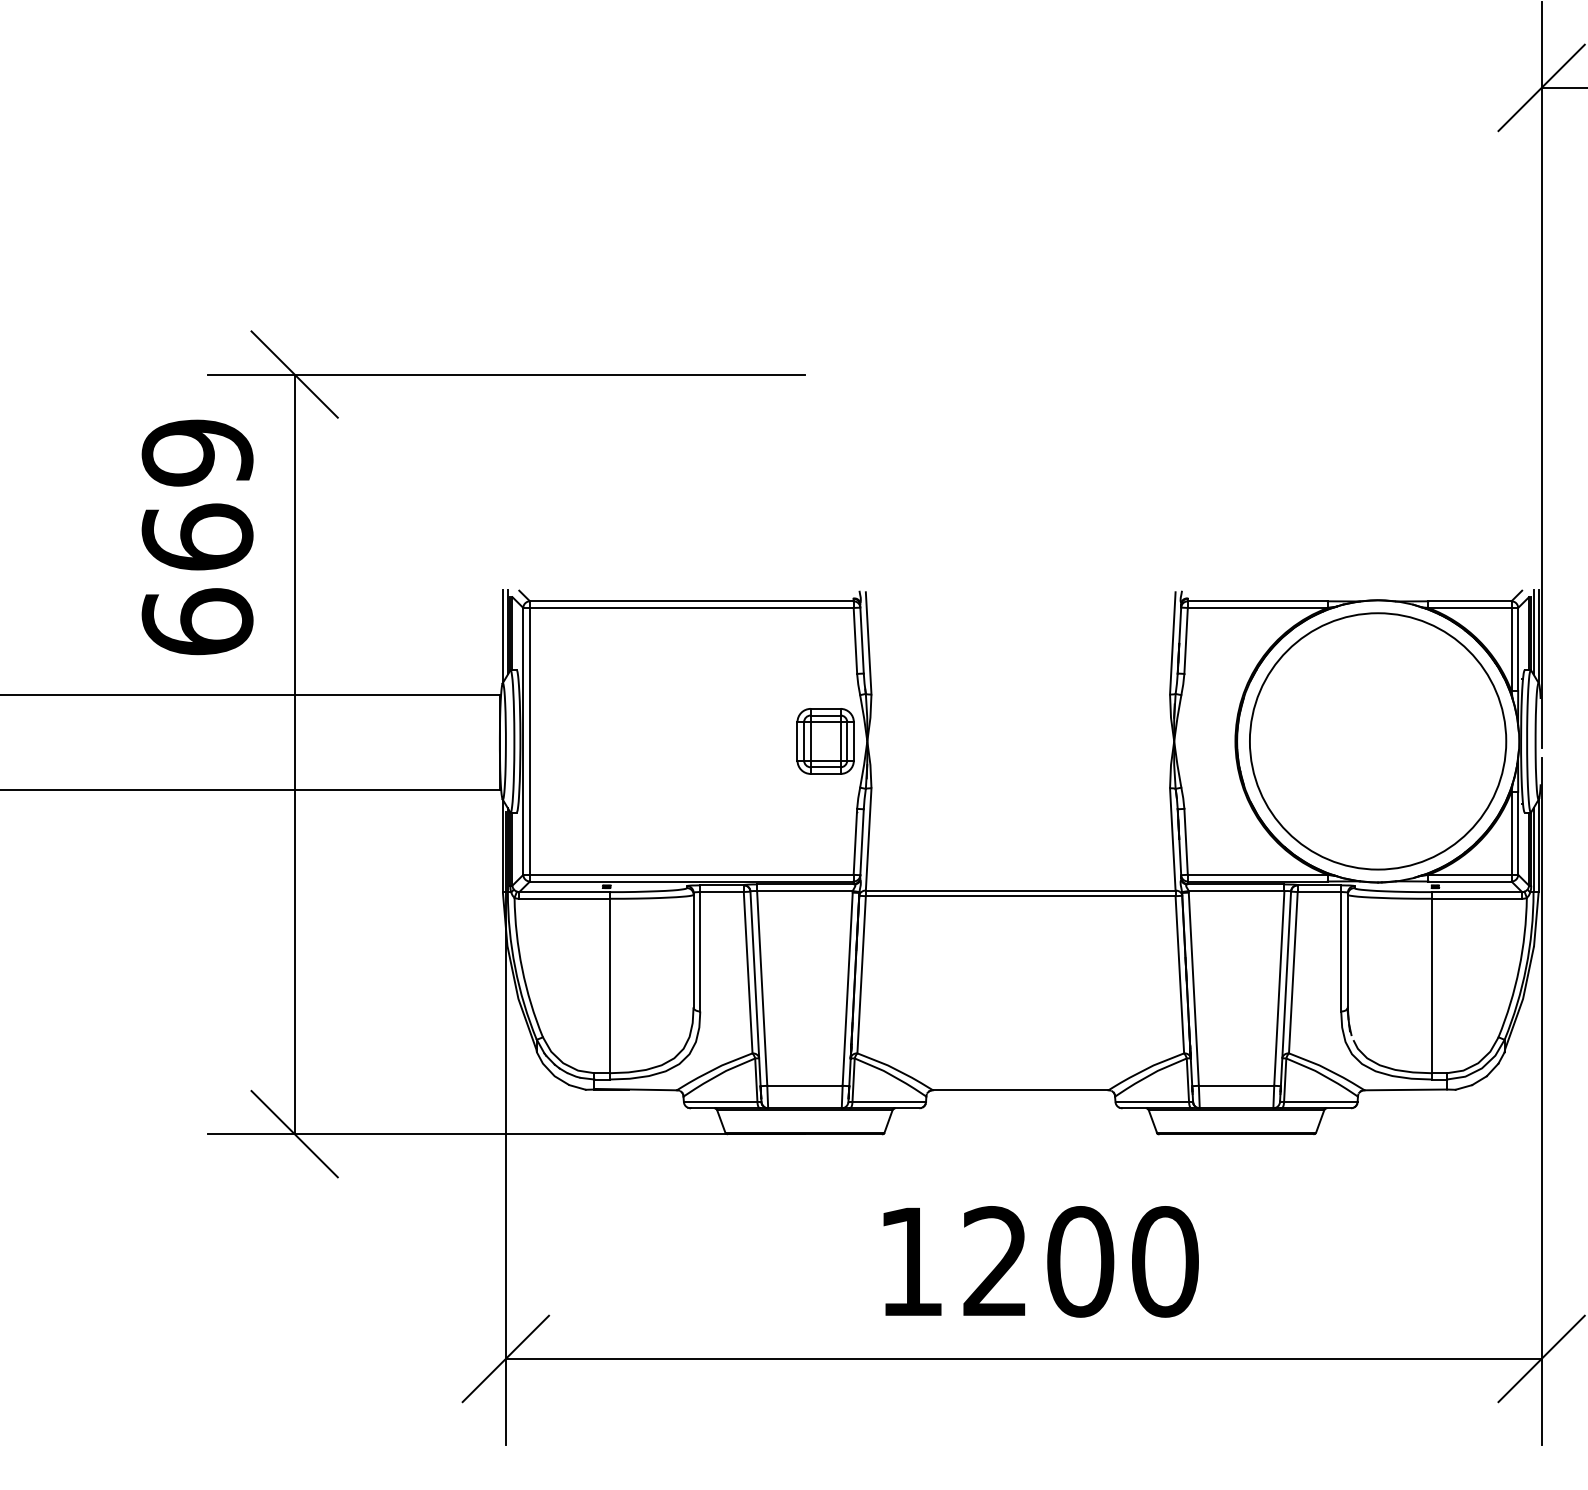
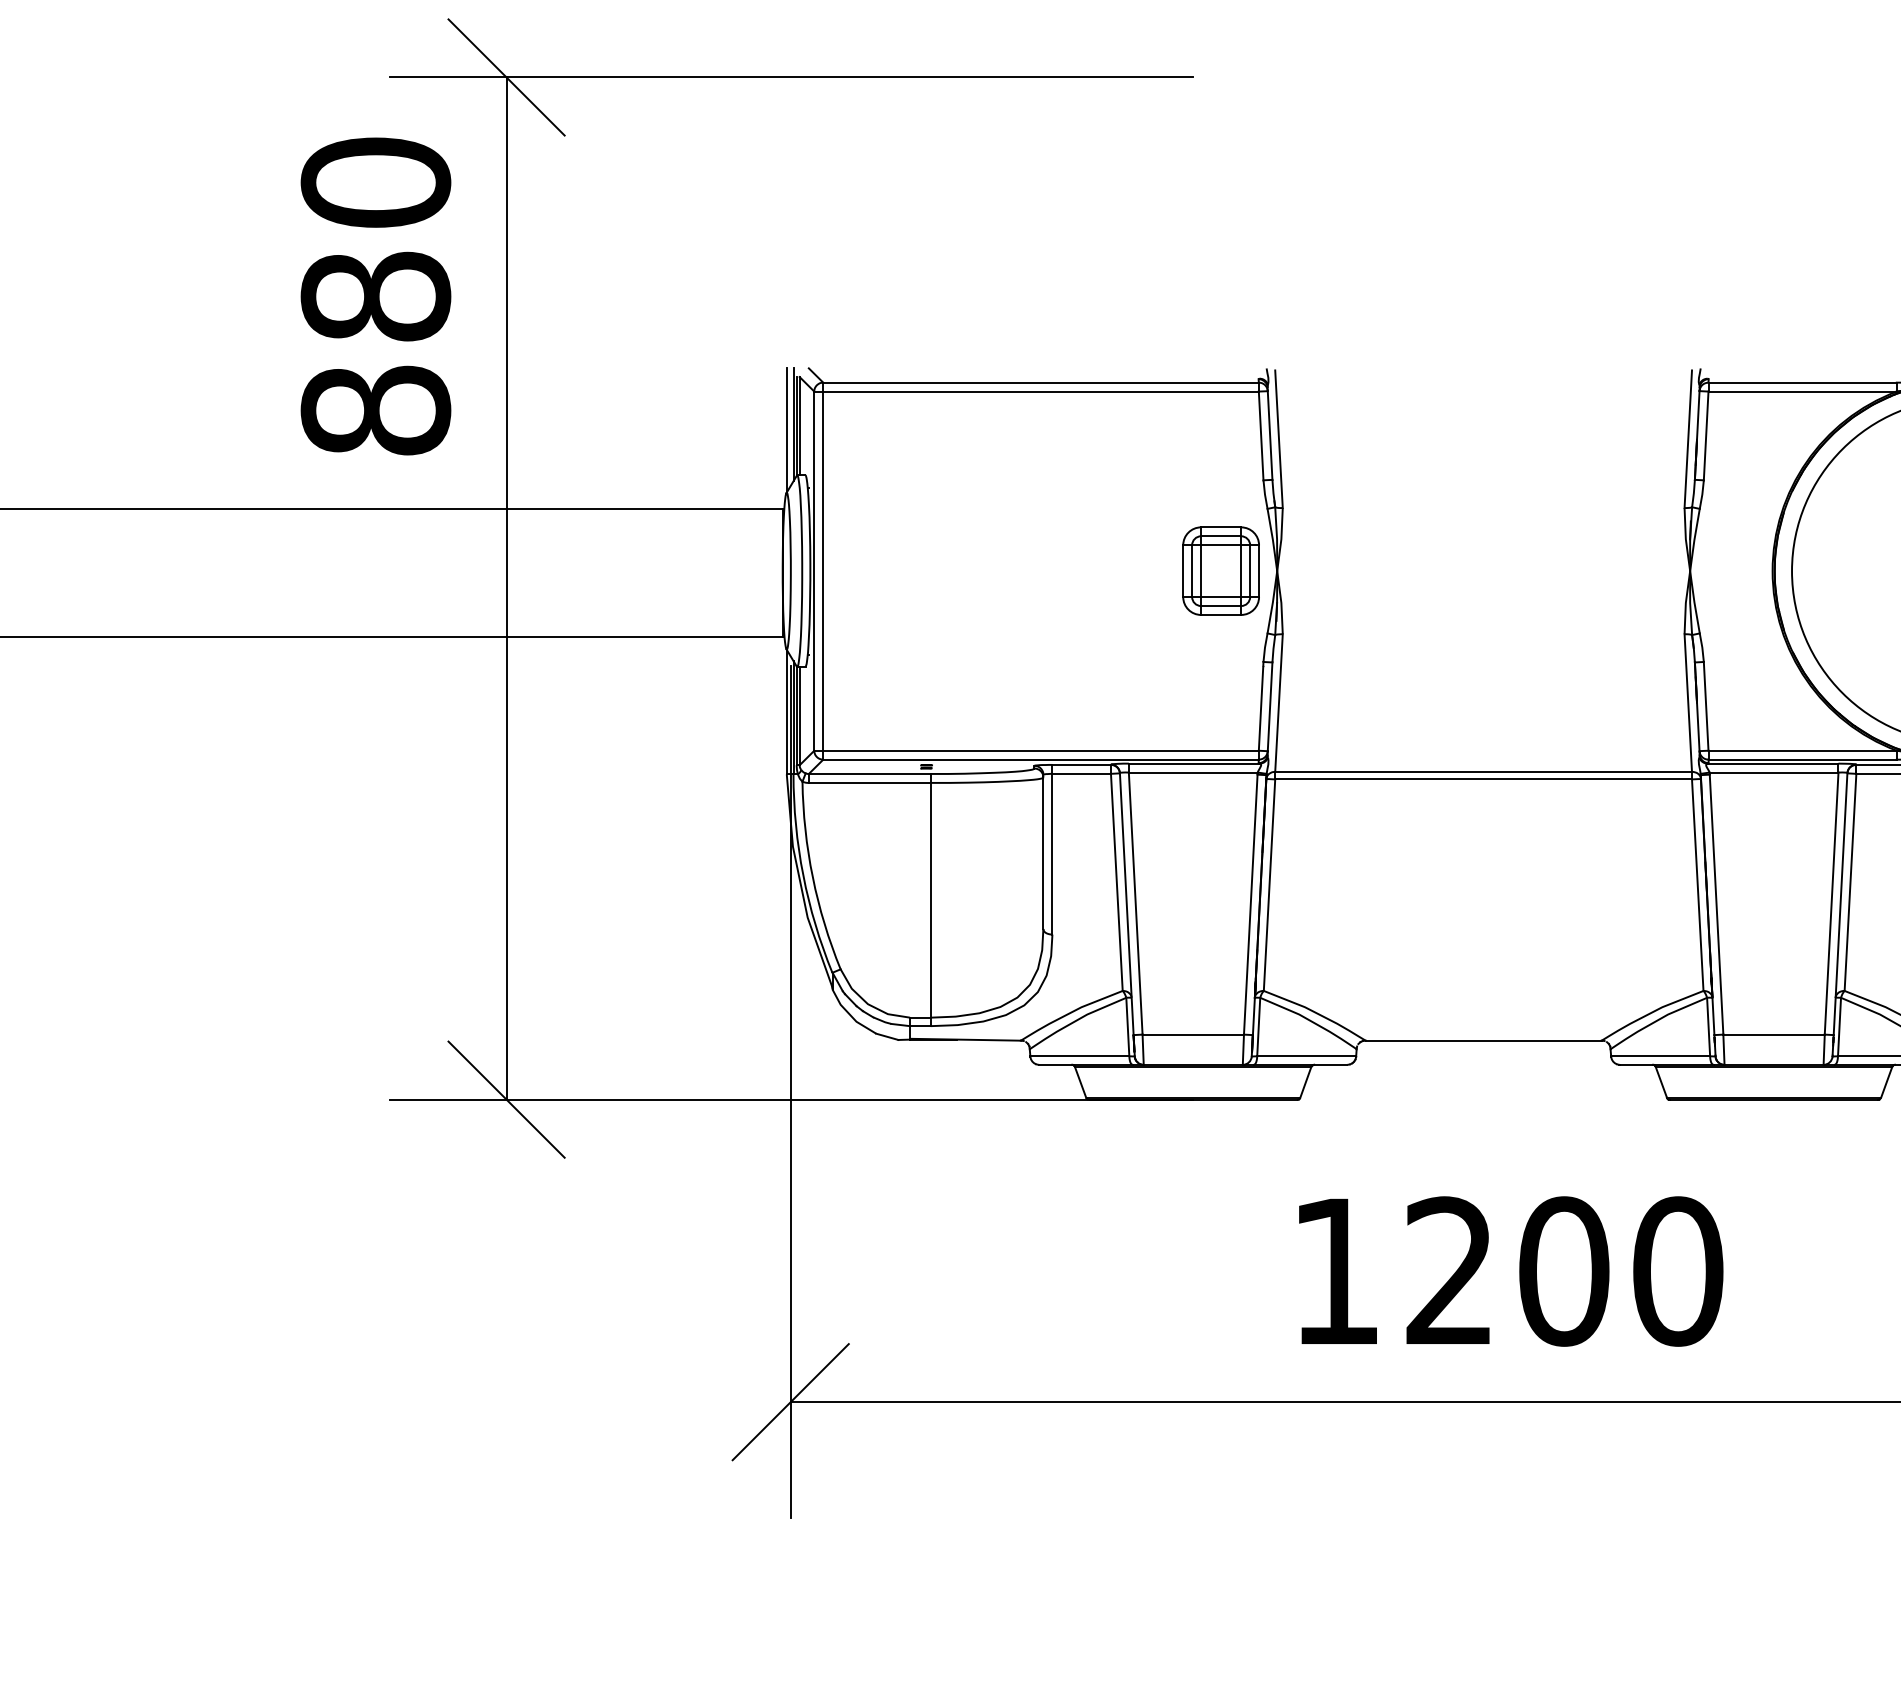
text: (197, 537) -> (375, 296), 669 -> 880

